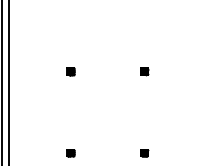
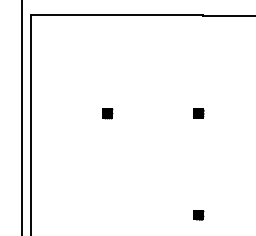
part: (70, 153) -> (107, 215), removed

